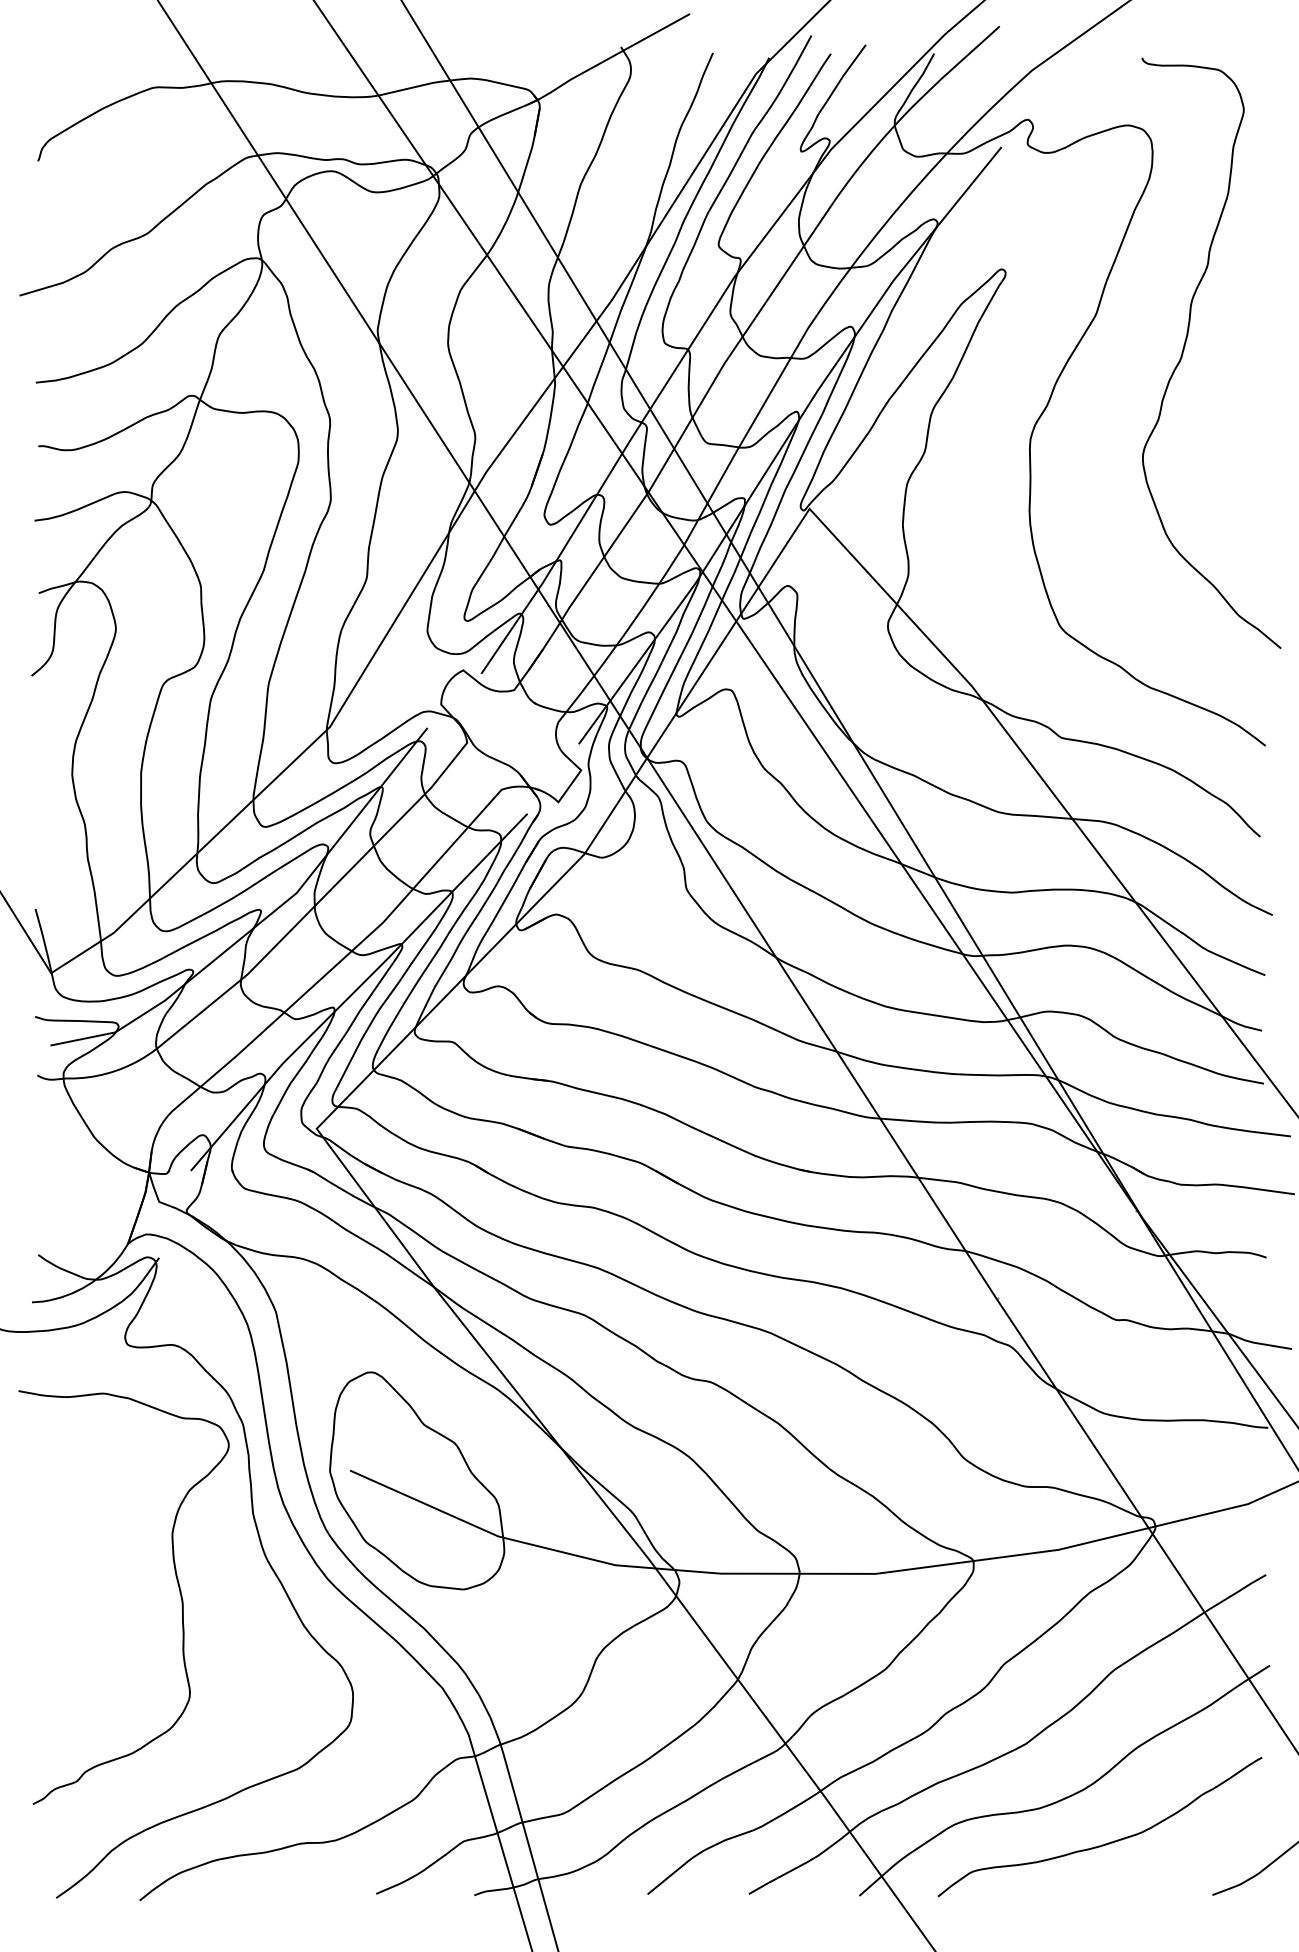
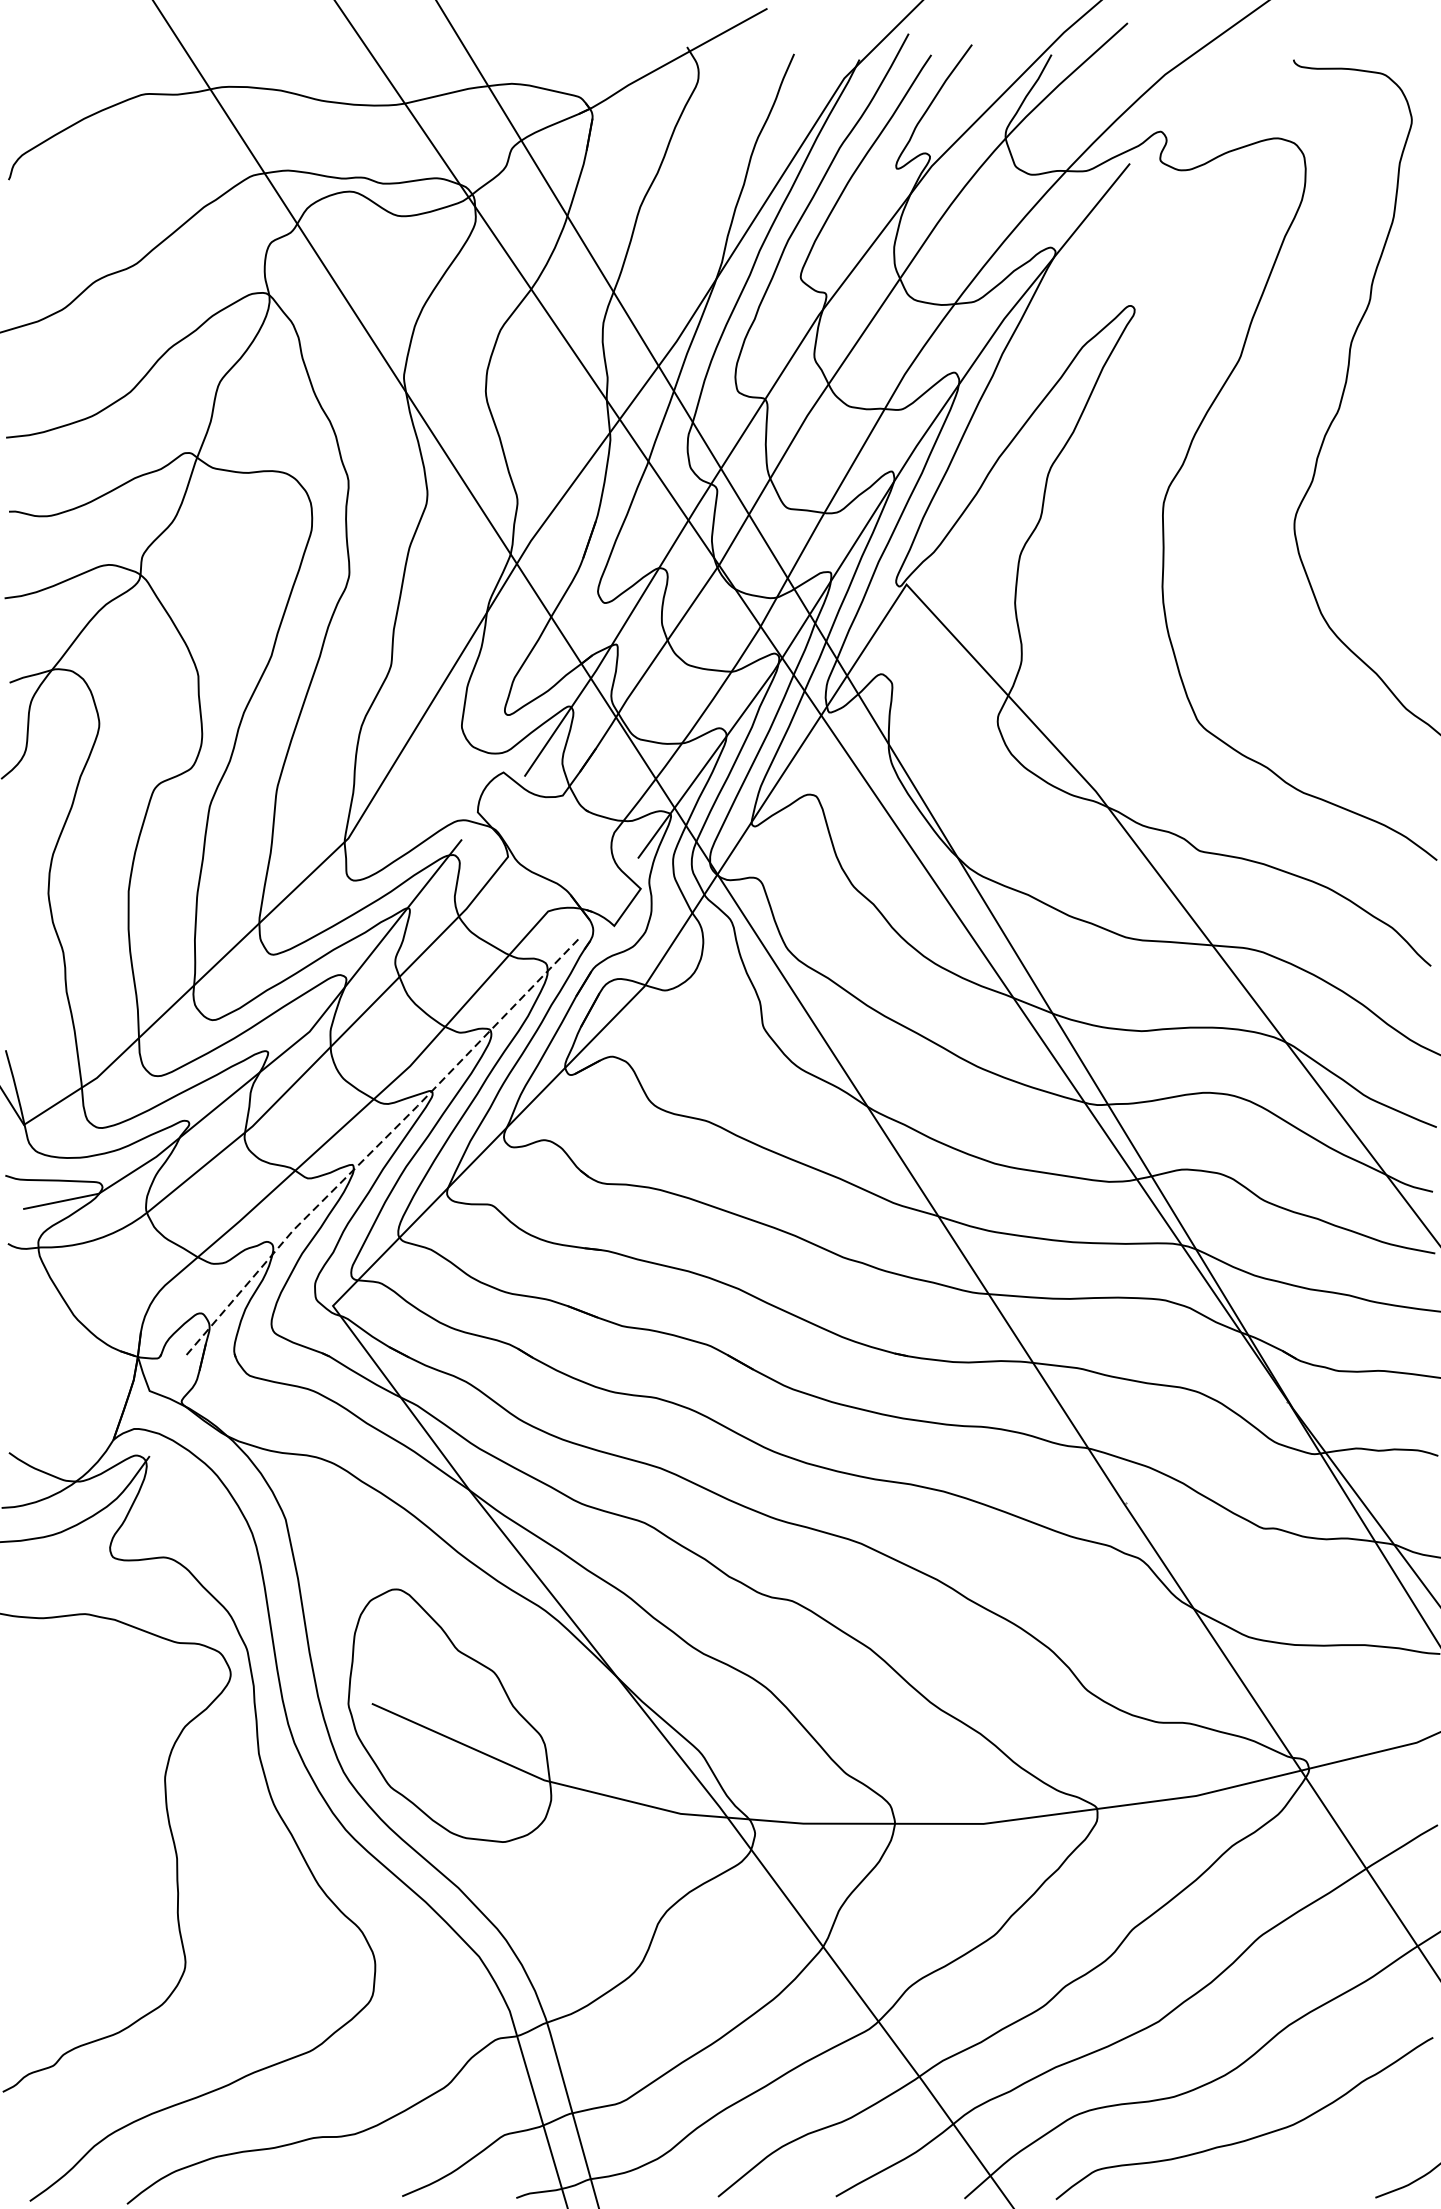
line: (356, 990) -> (379, 1145), solid -> dashed

